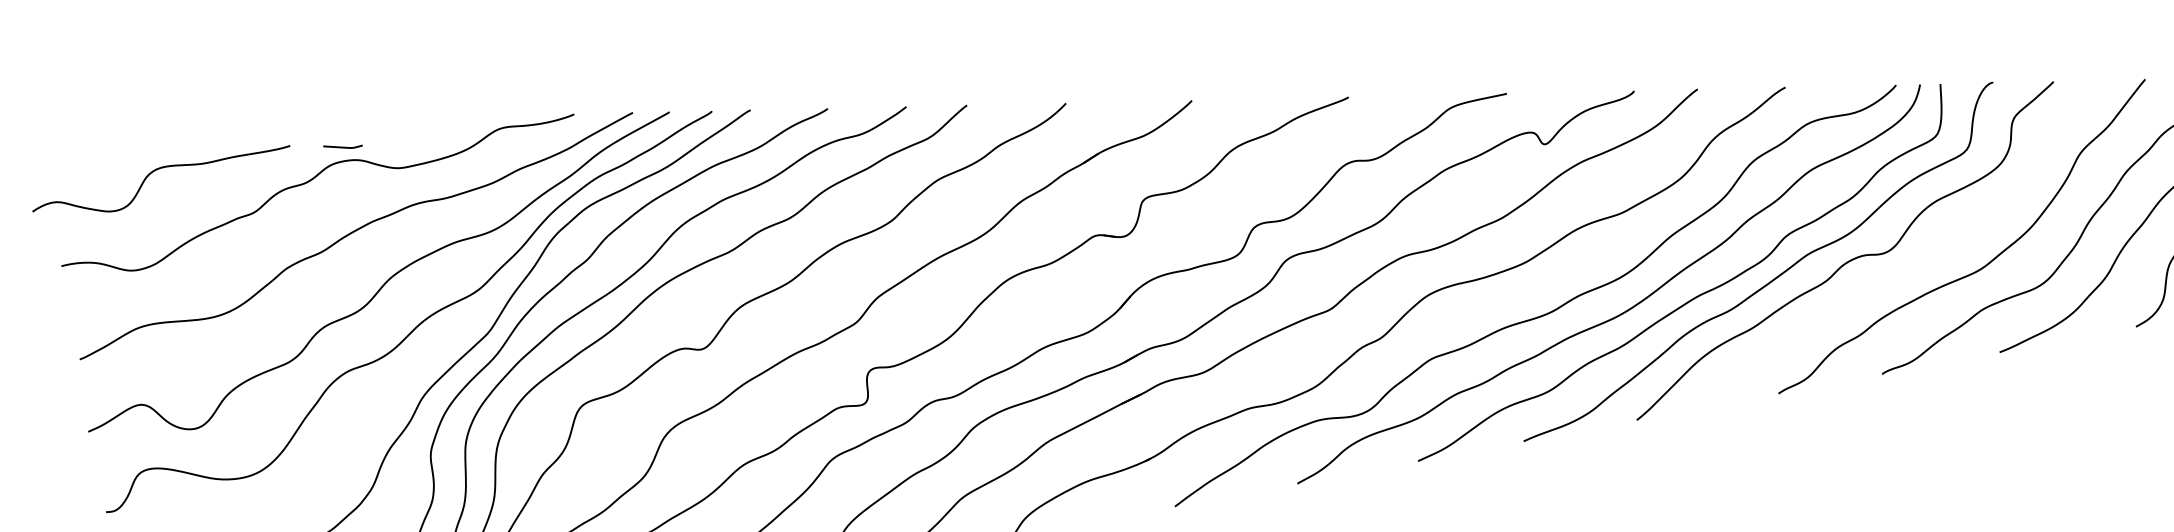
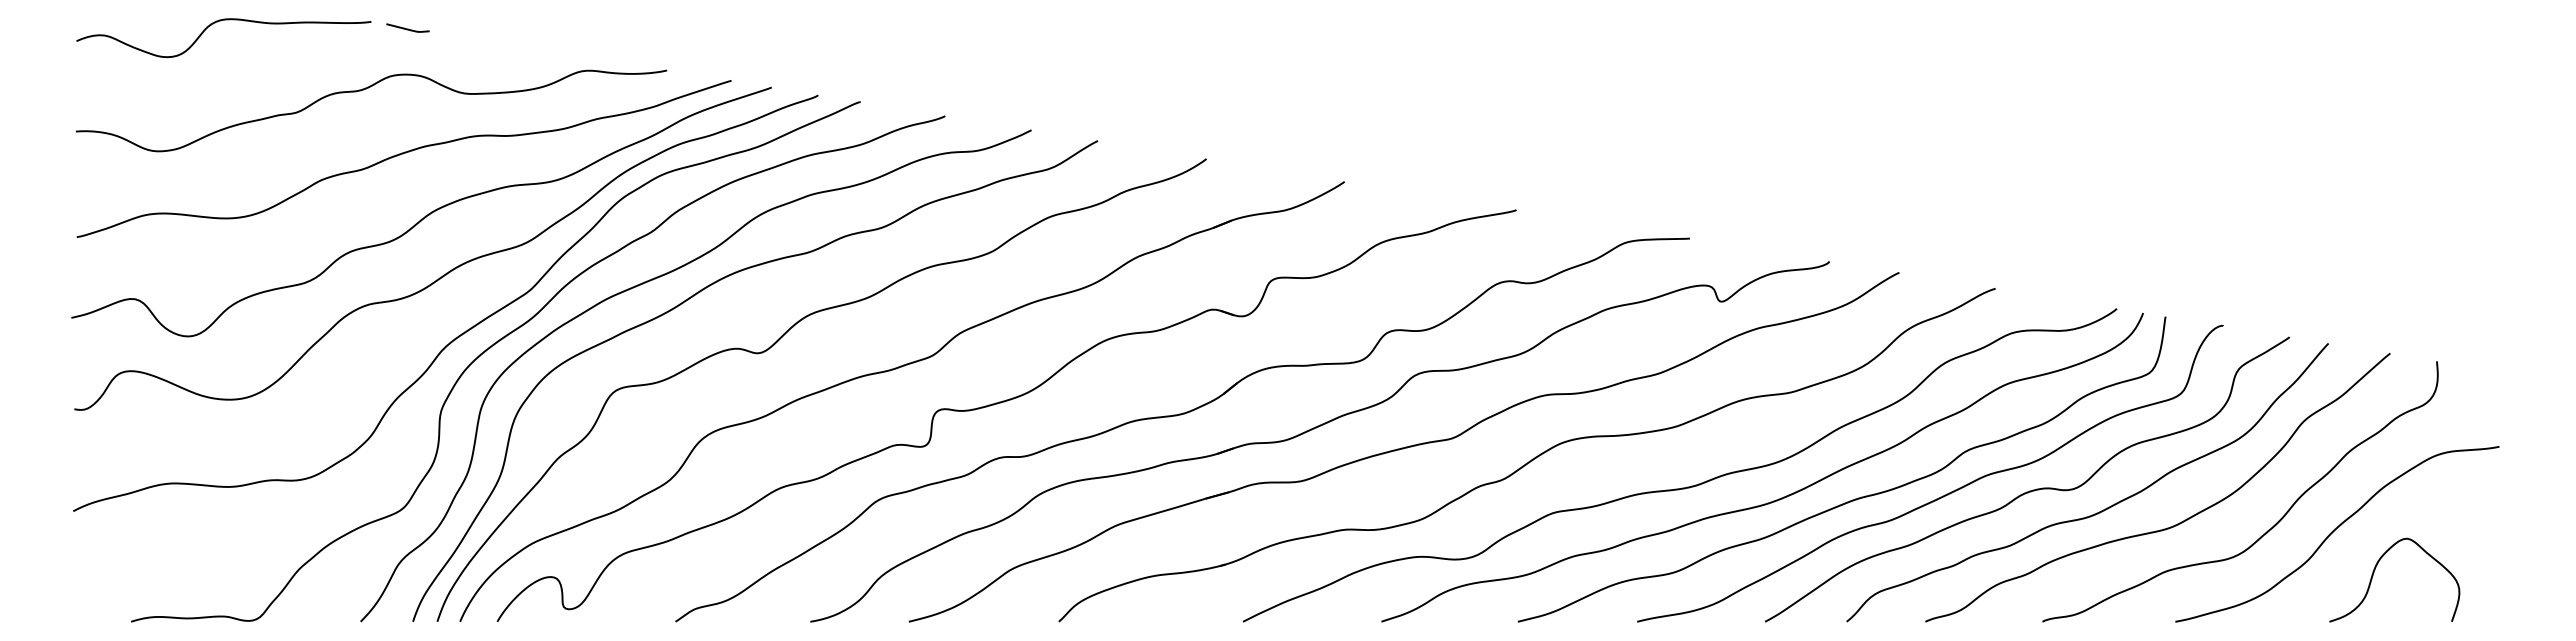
curve: (342, 146) -> (407, 28), moved
curve: (152, 173) -> (215, 23), moved
curve: (1915, 266) -> (2101, 510), added

